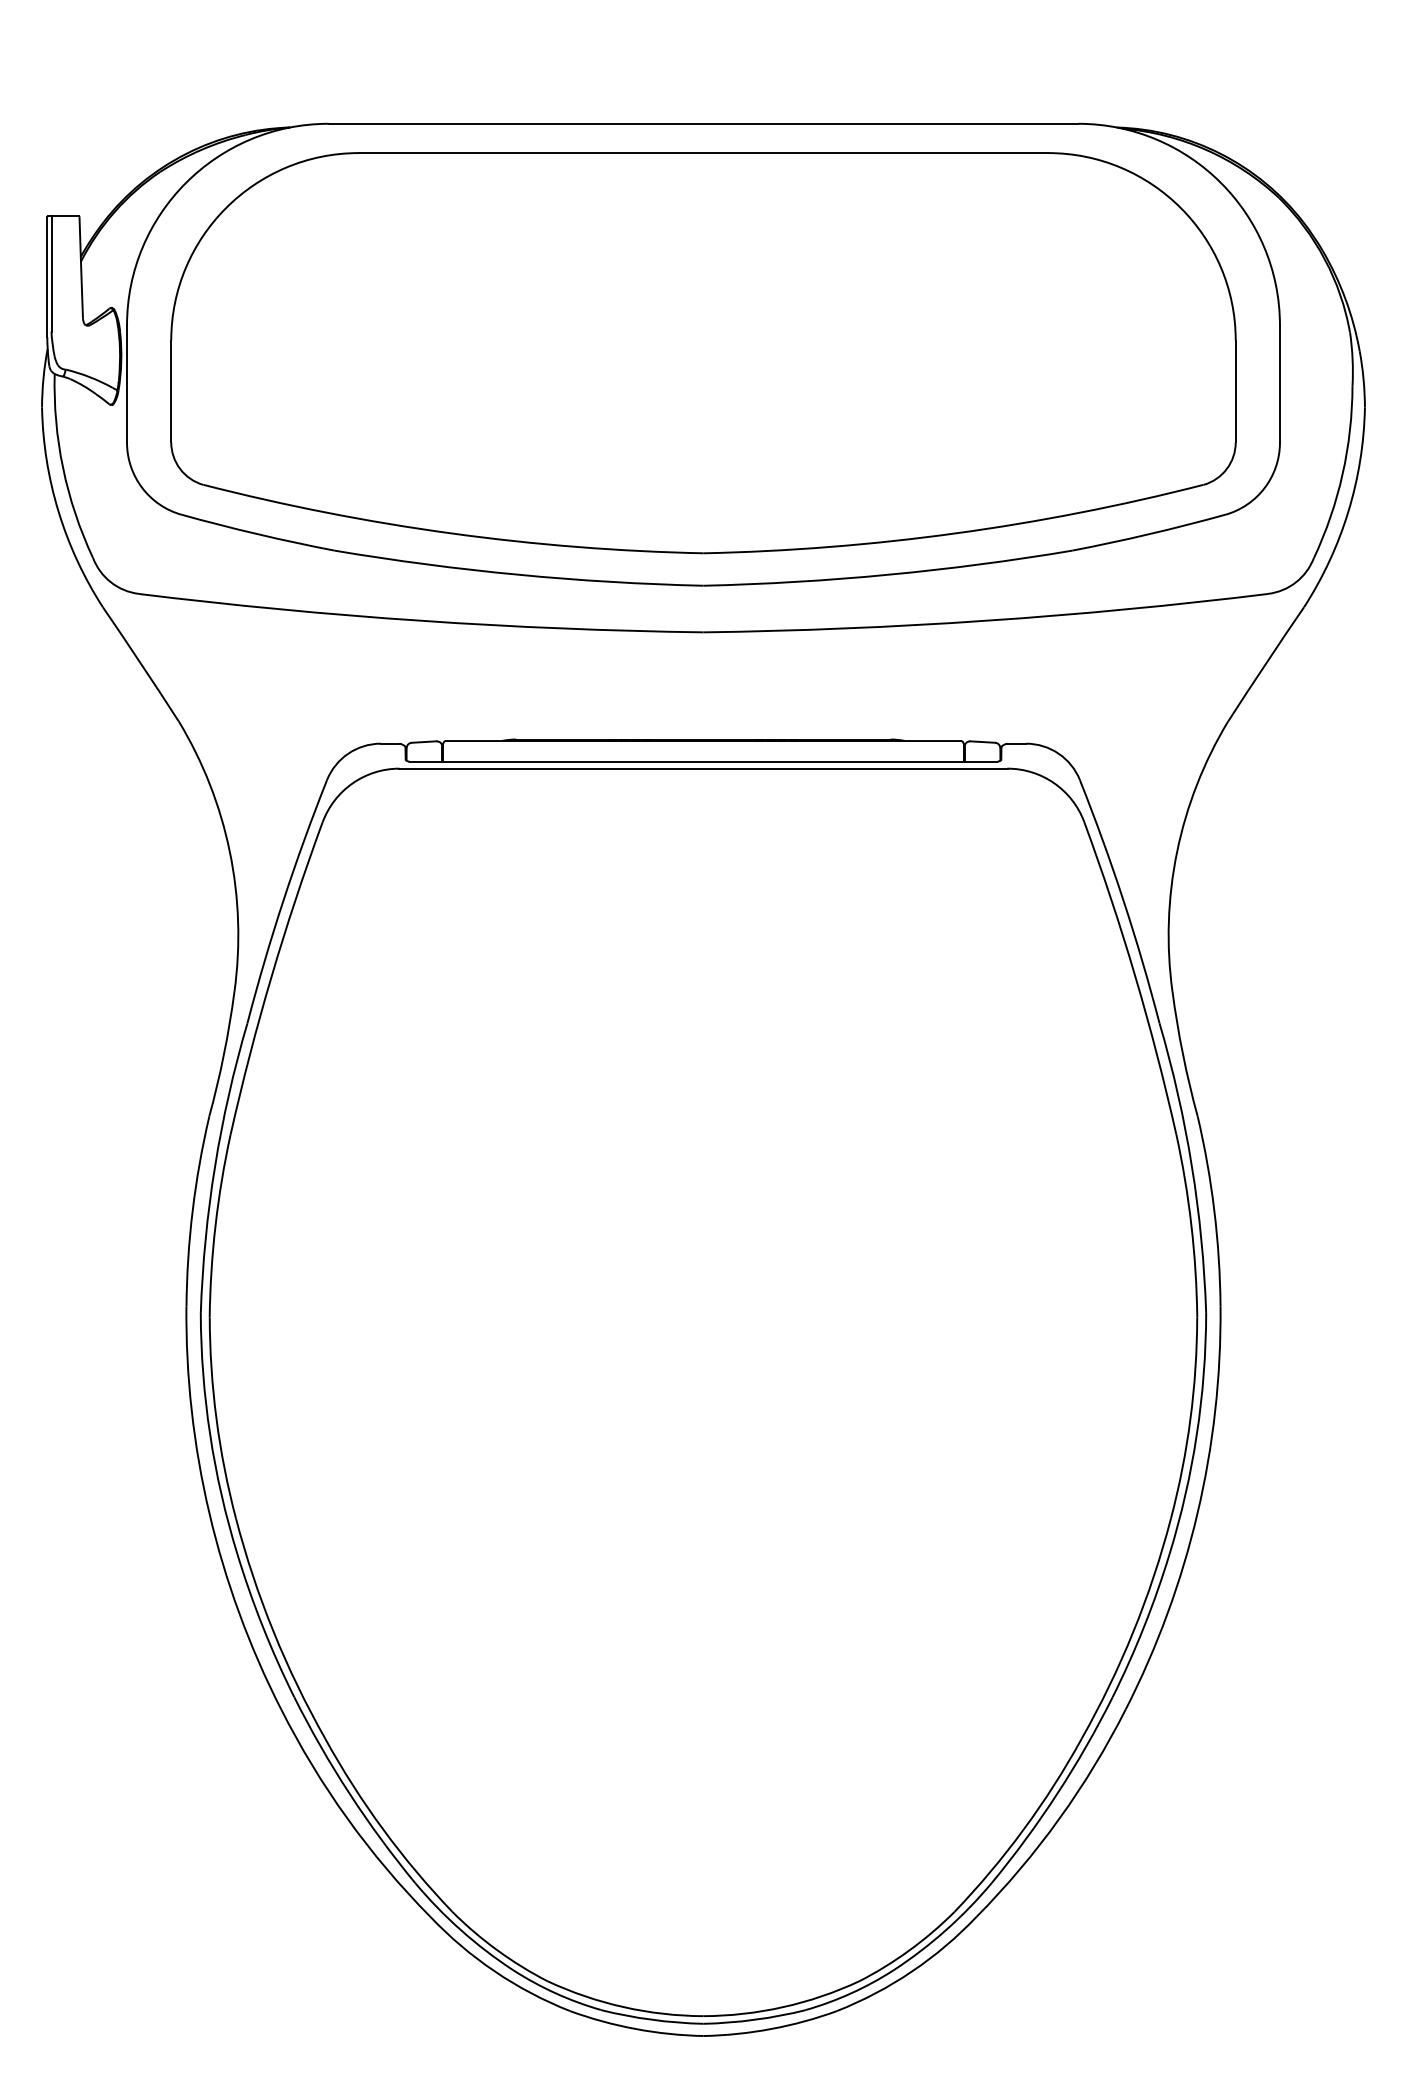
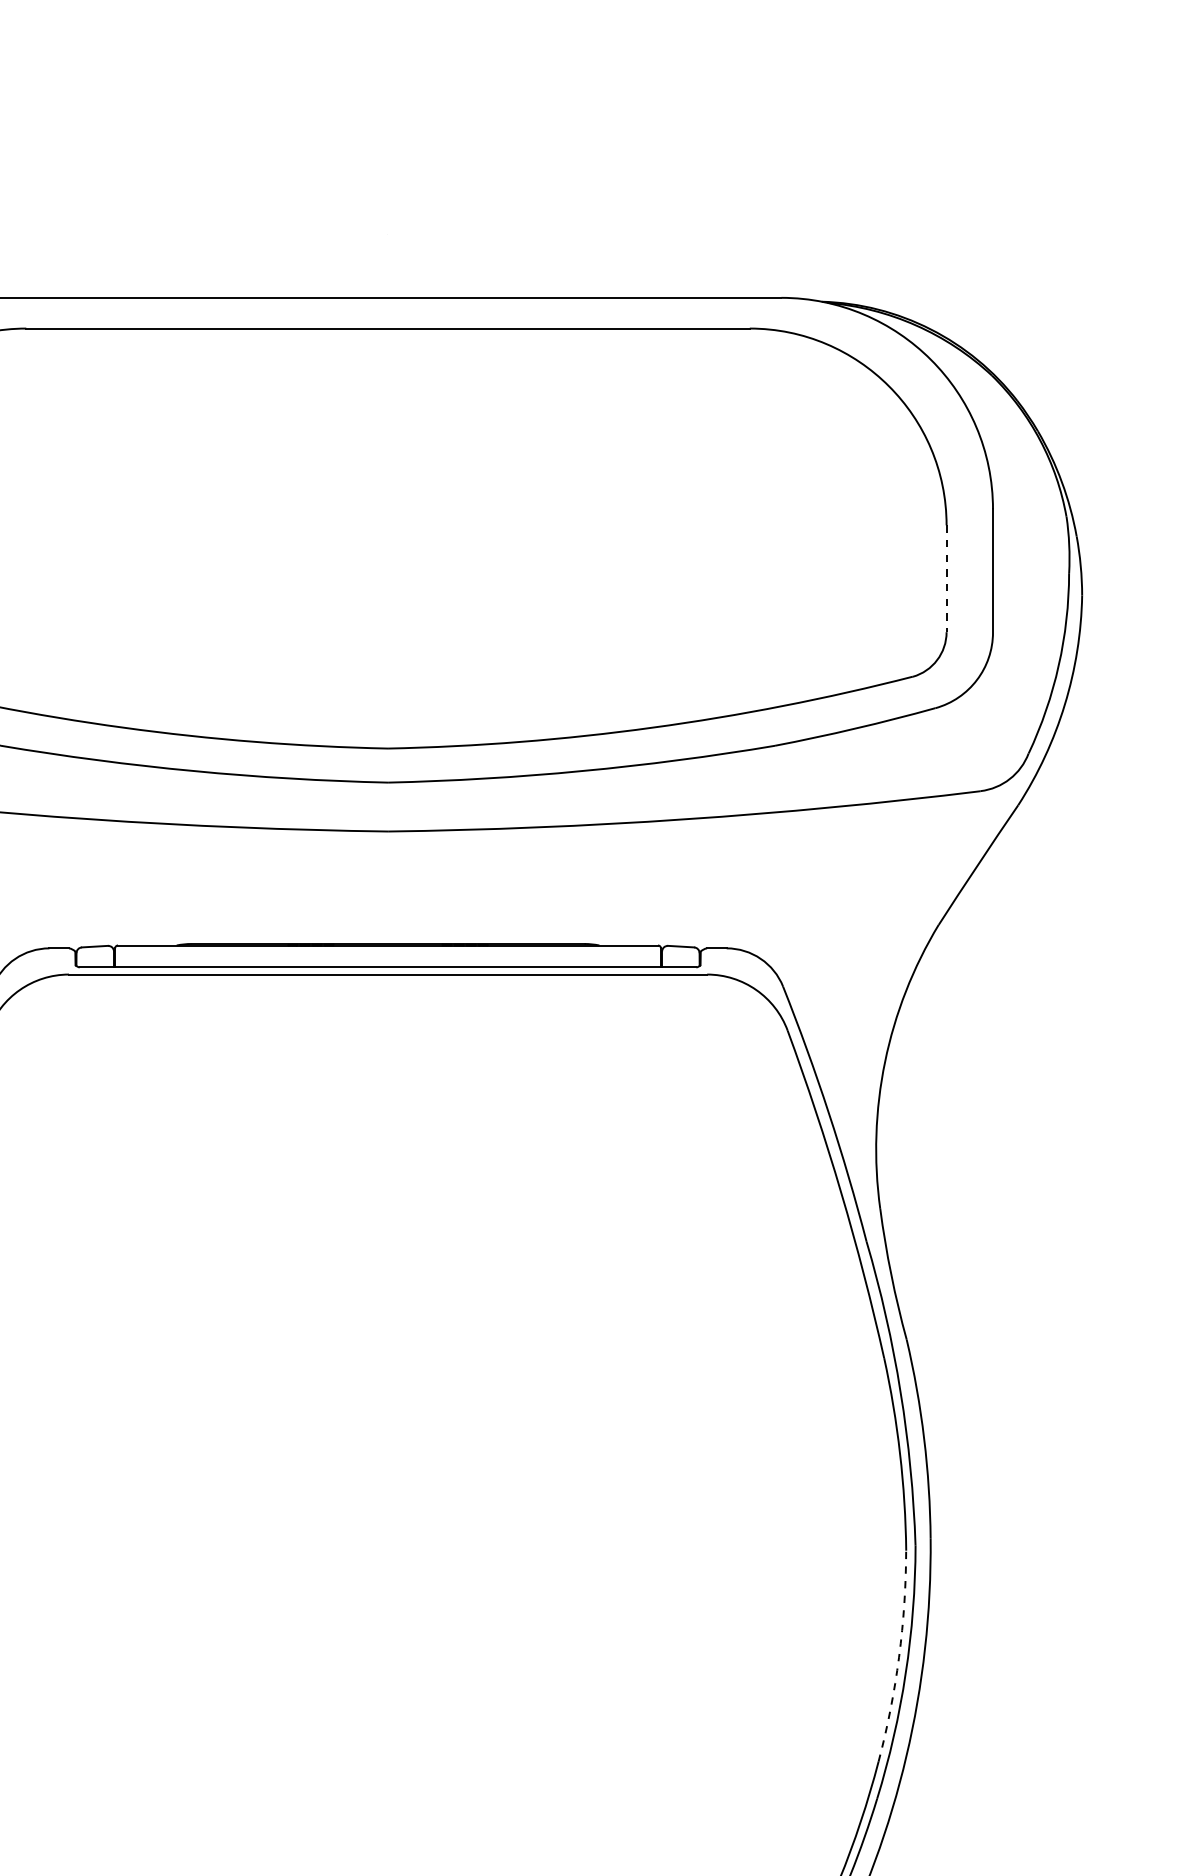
line: (1235, 391) -> (946, 578), solid -> dashed
arc: (1190, 1419) -> (899, 1657), solid -> dashed

